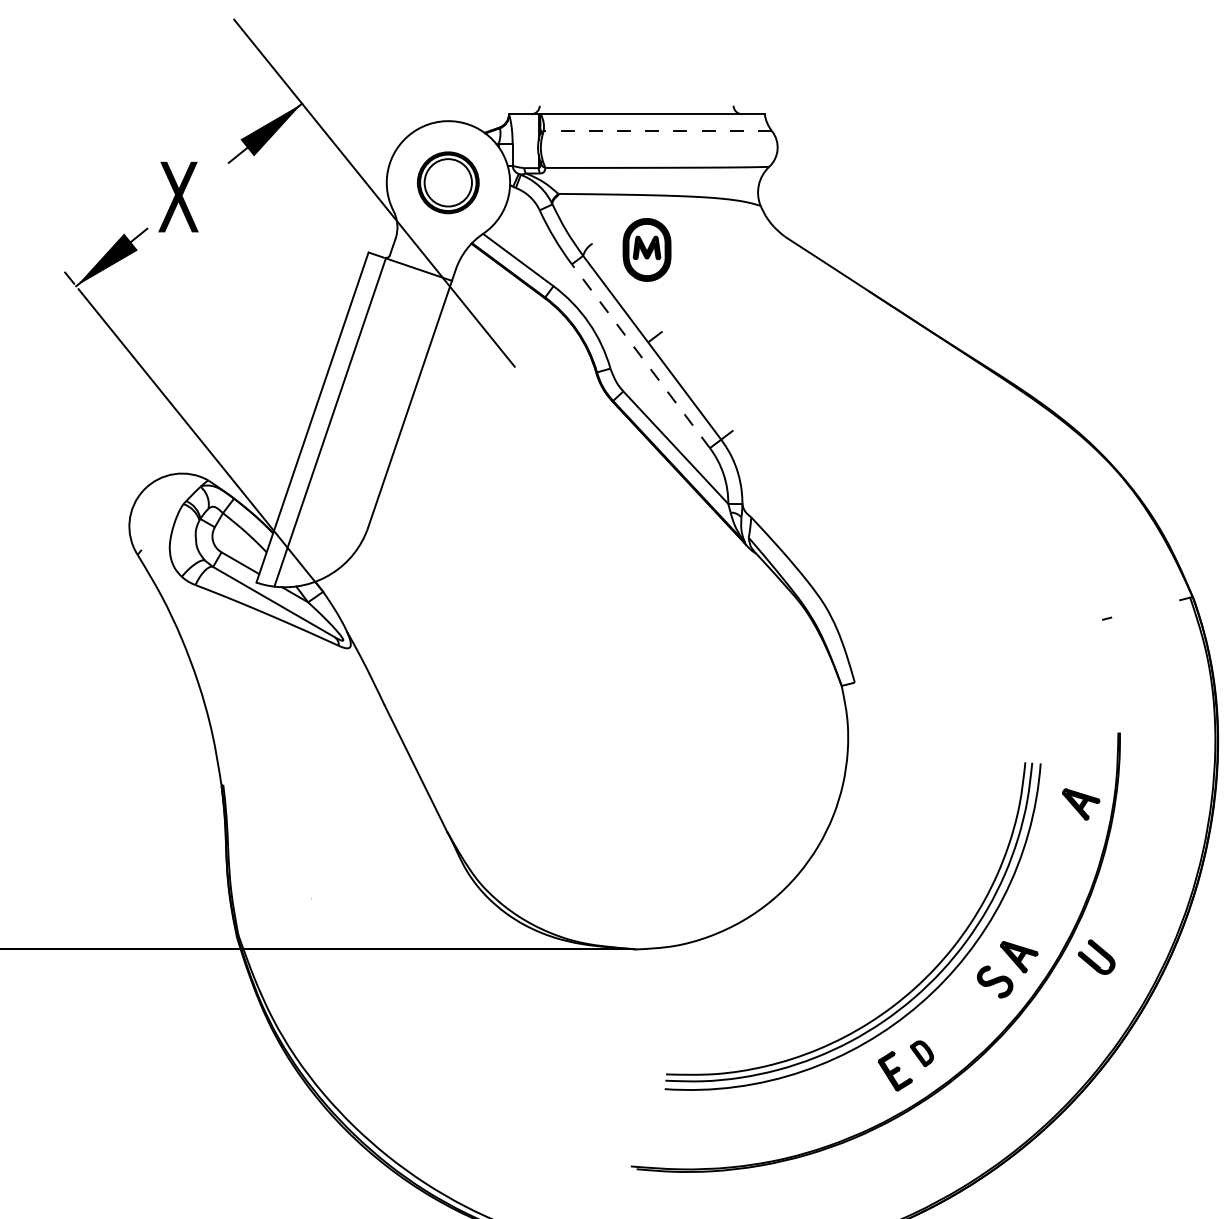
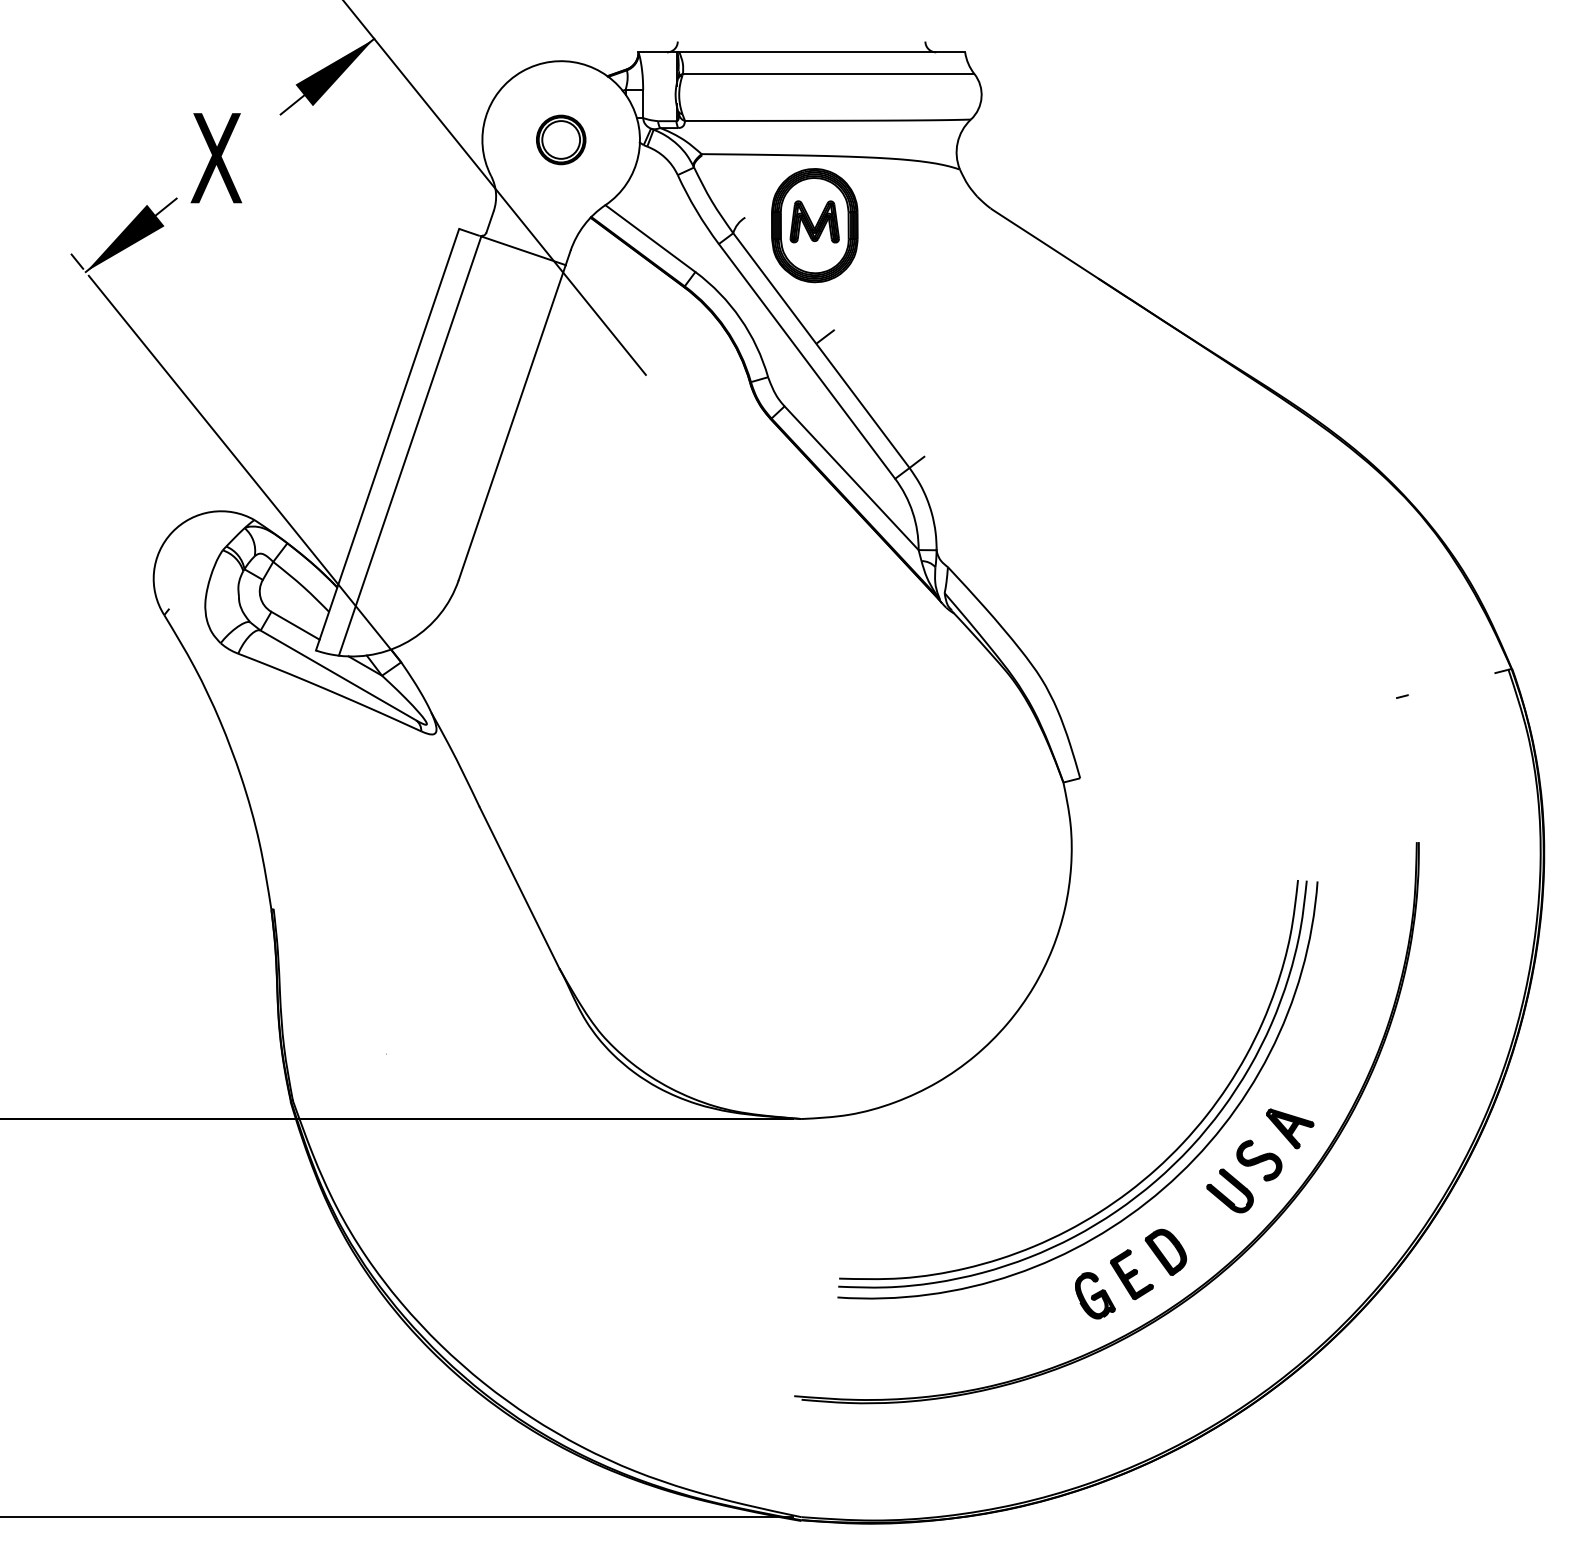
line: (657, 130) -> (828, 73), dashed -> solid
part: (448, 182) -> (561, 139), size x0.62
part: (646, 249) -> (814, 225), size x1.43
line: (641, 356) -> (807, 361), dashed -> solid
part: (1081, 804) -> (1369, 933), removed
part: (1097, 952) -> (1231, 1184), moved
part: (921, 1053) -> (1165, 1251), size x1.43
part: (866, 1087) -> (1095, 1295), added

